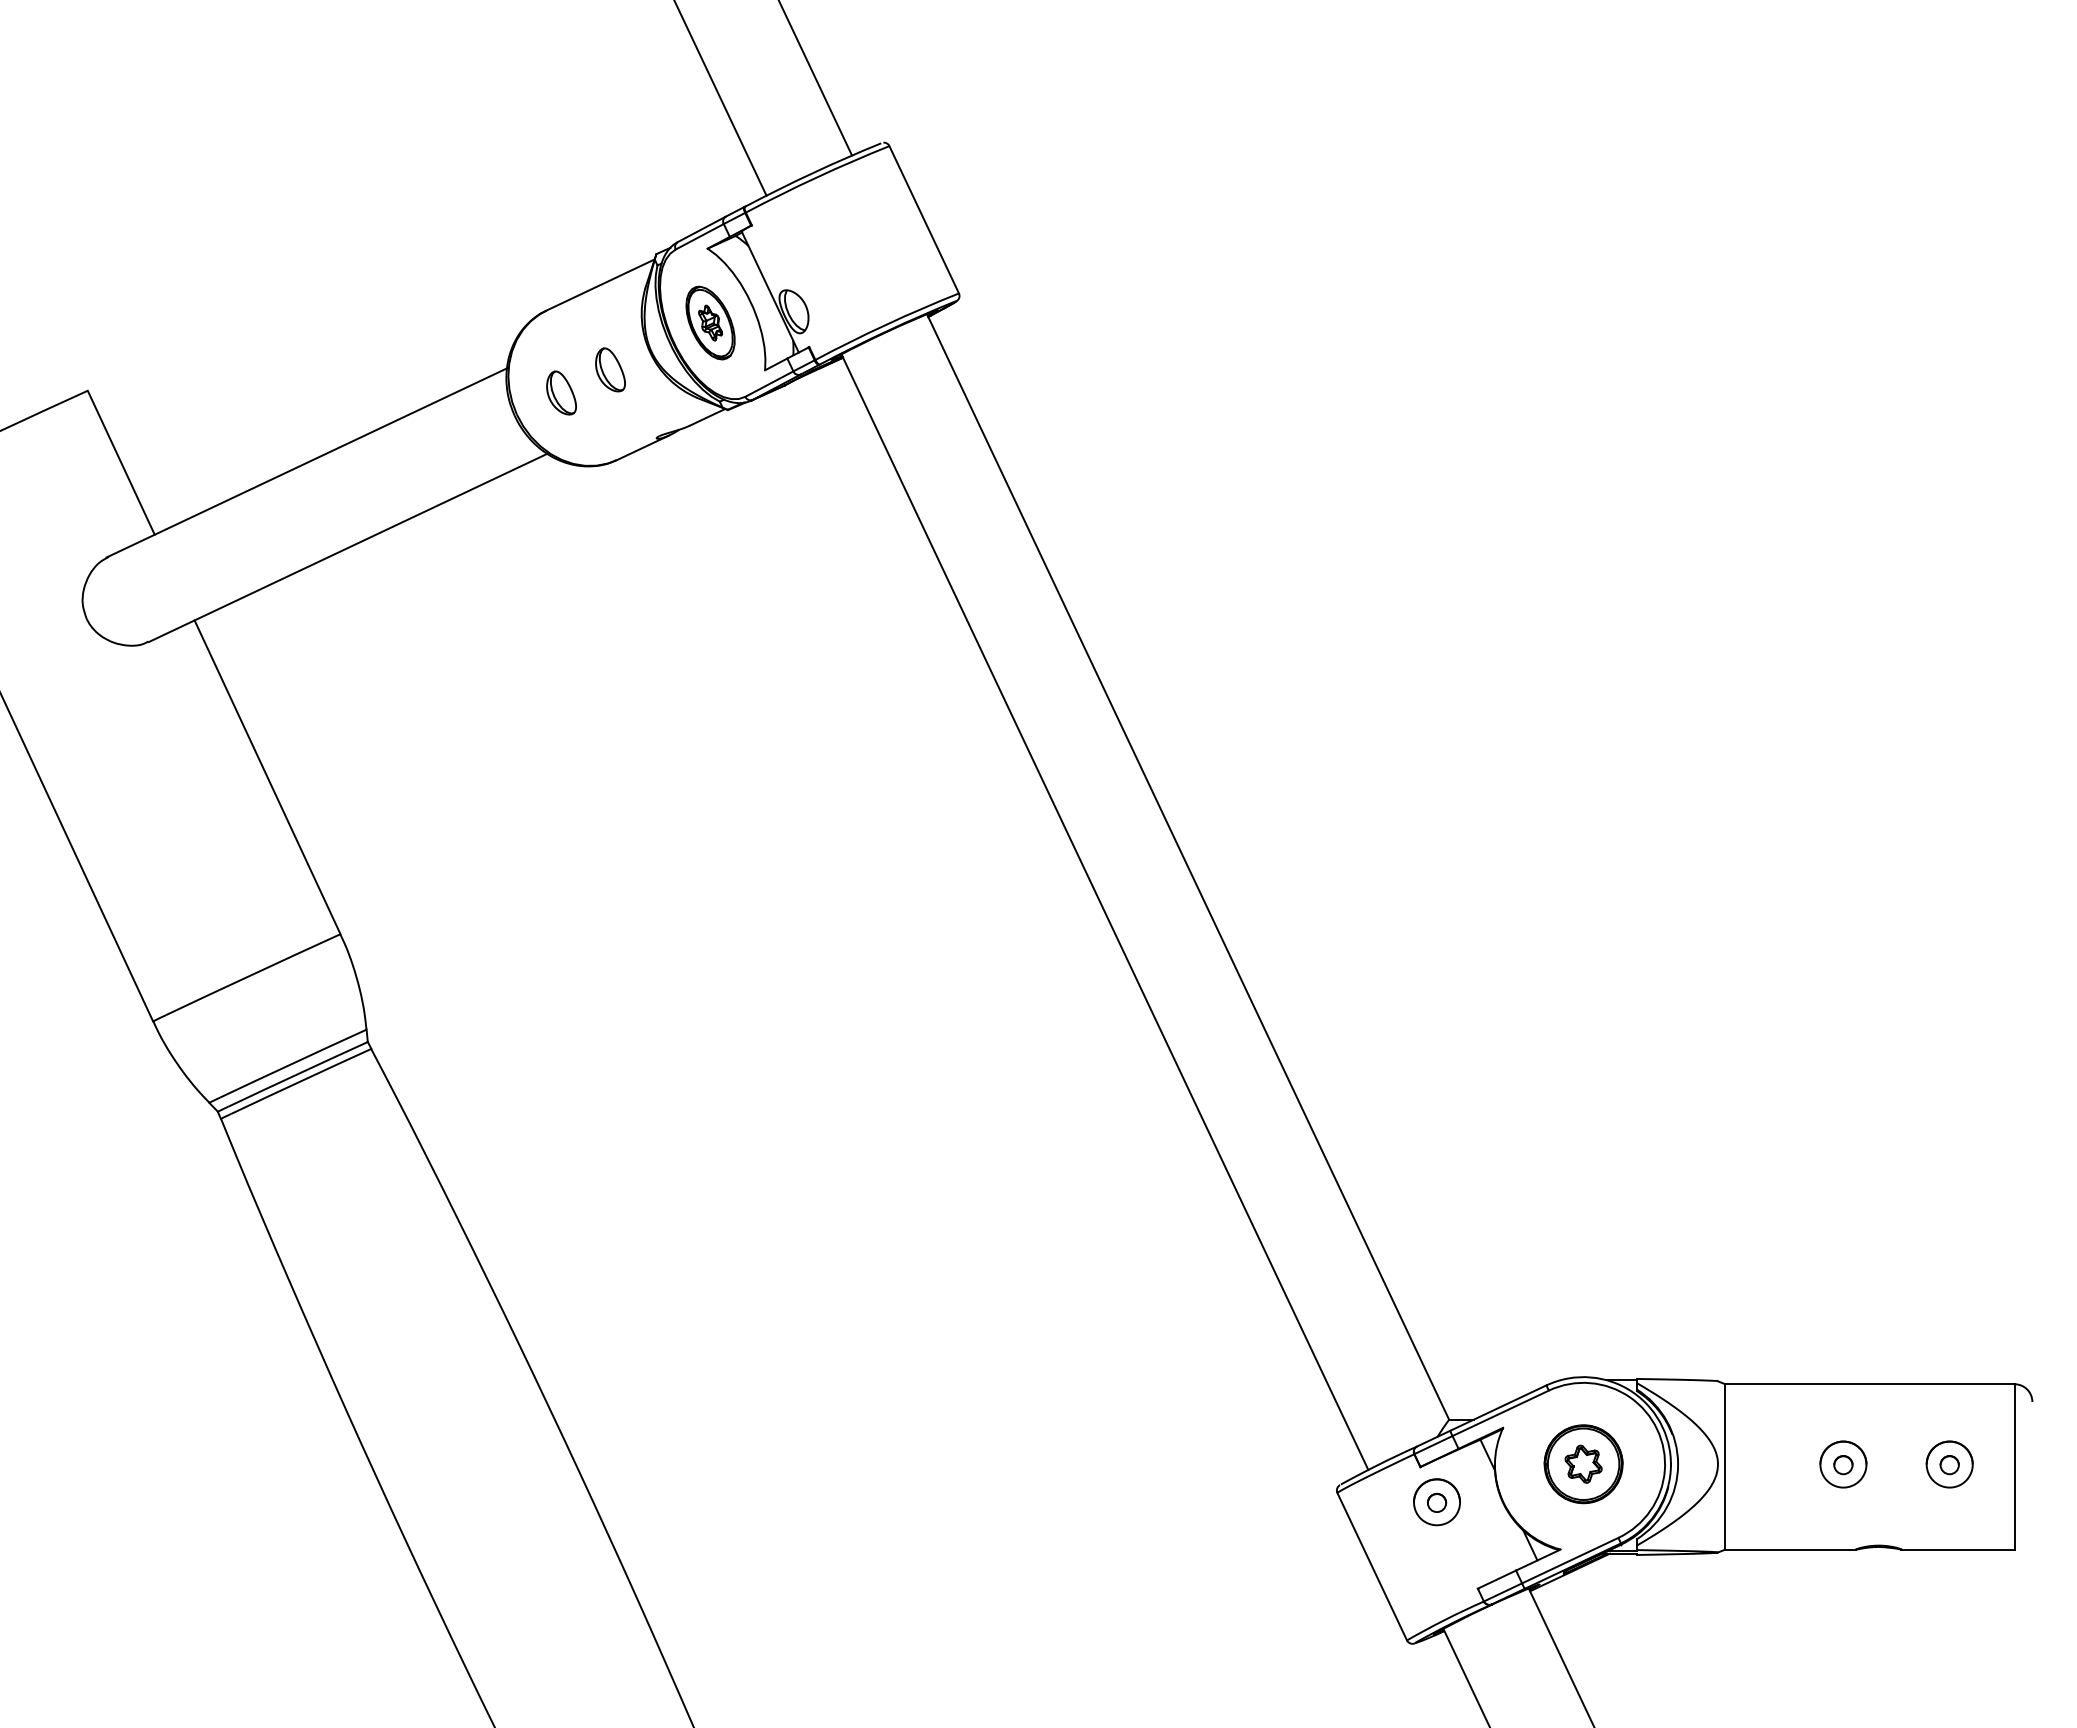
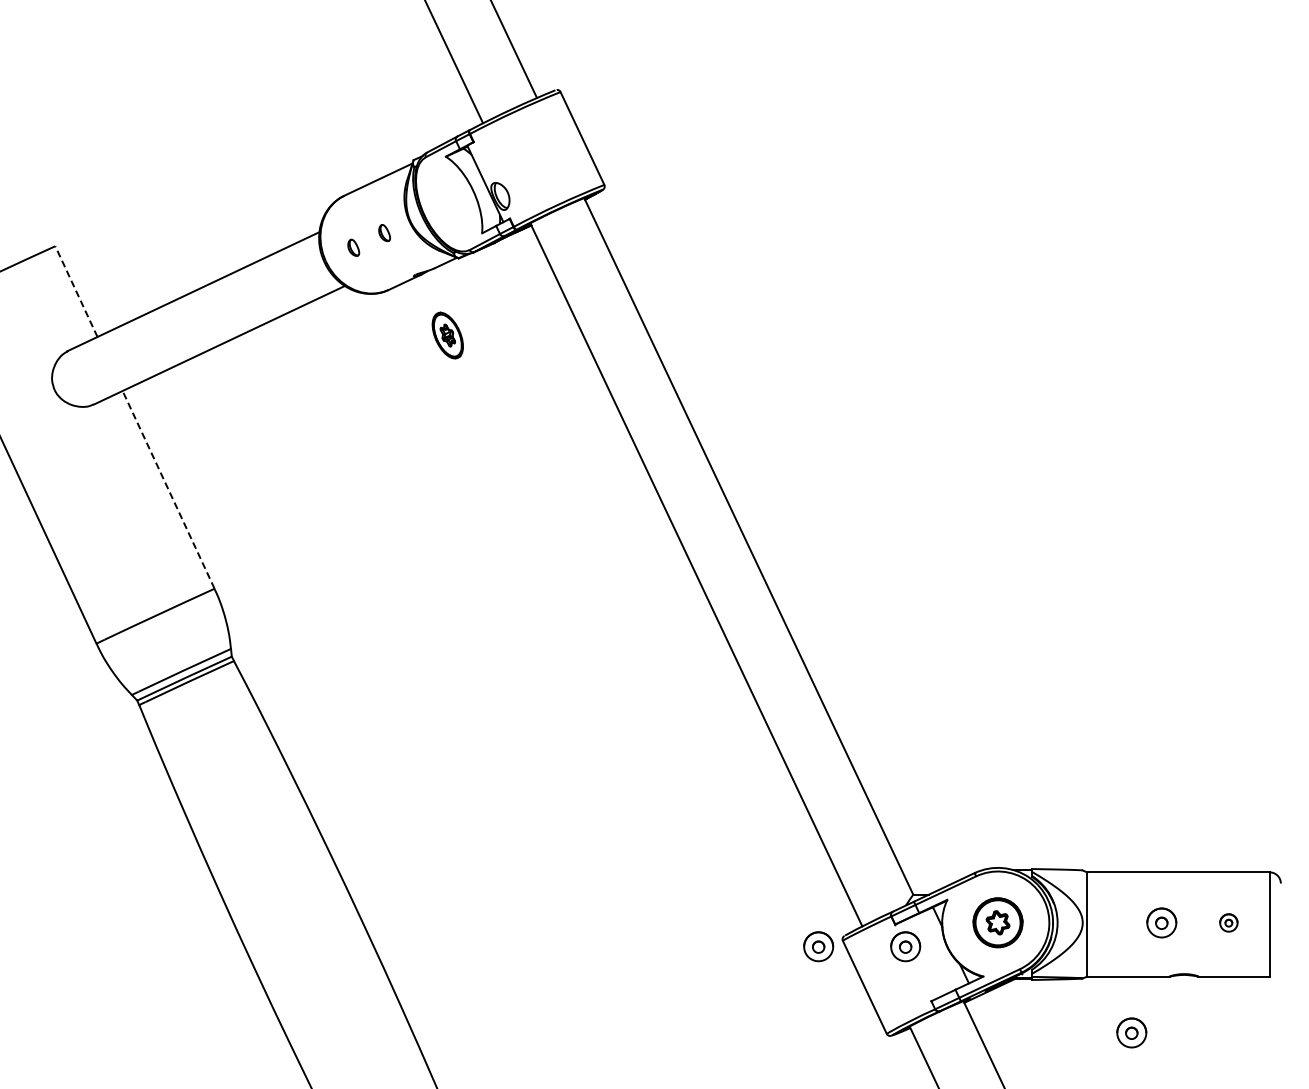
part: (710, 322) -> (447, 335), moved
part: (610, 368) -> (384, 232), size x0.6
part: (560, 392) -> (353, 247), size x0.6
line: (121, 462) -> (76, 291), solid -> dashed
line: (267, 776) -> (168, 489), solid -> dashed
part: (1949, 1463) -> (1228, 922), size x0.6
part: (1298, 1501) -> (818, 946), added
part: (1795, 1638) -> (1131, 1032), added

